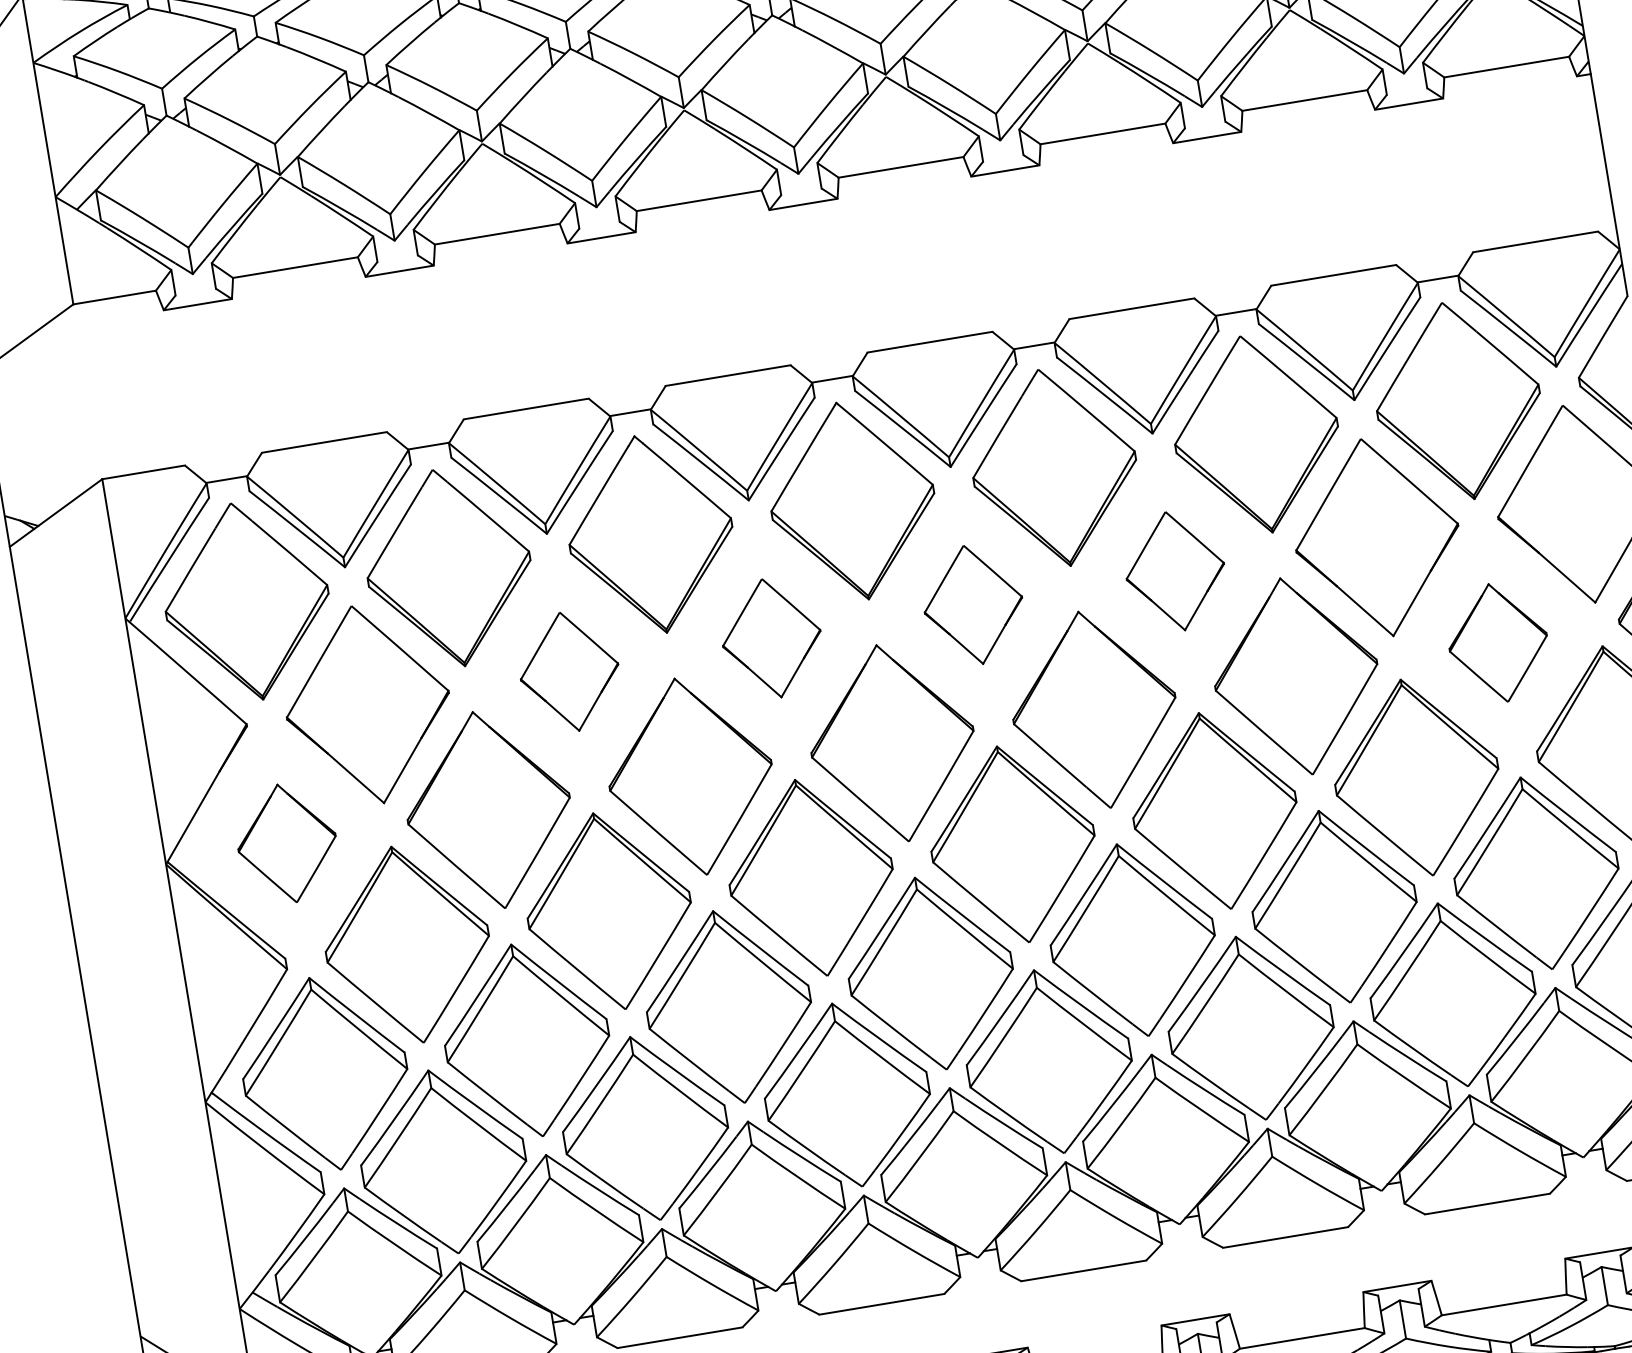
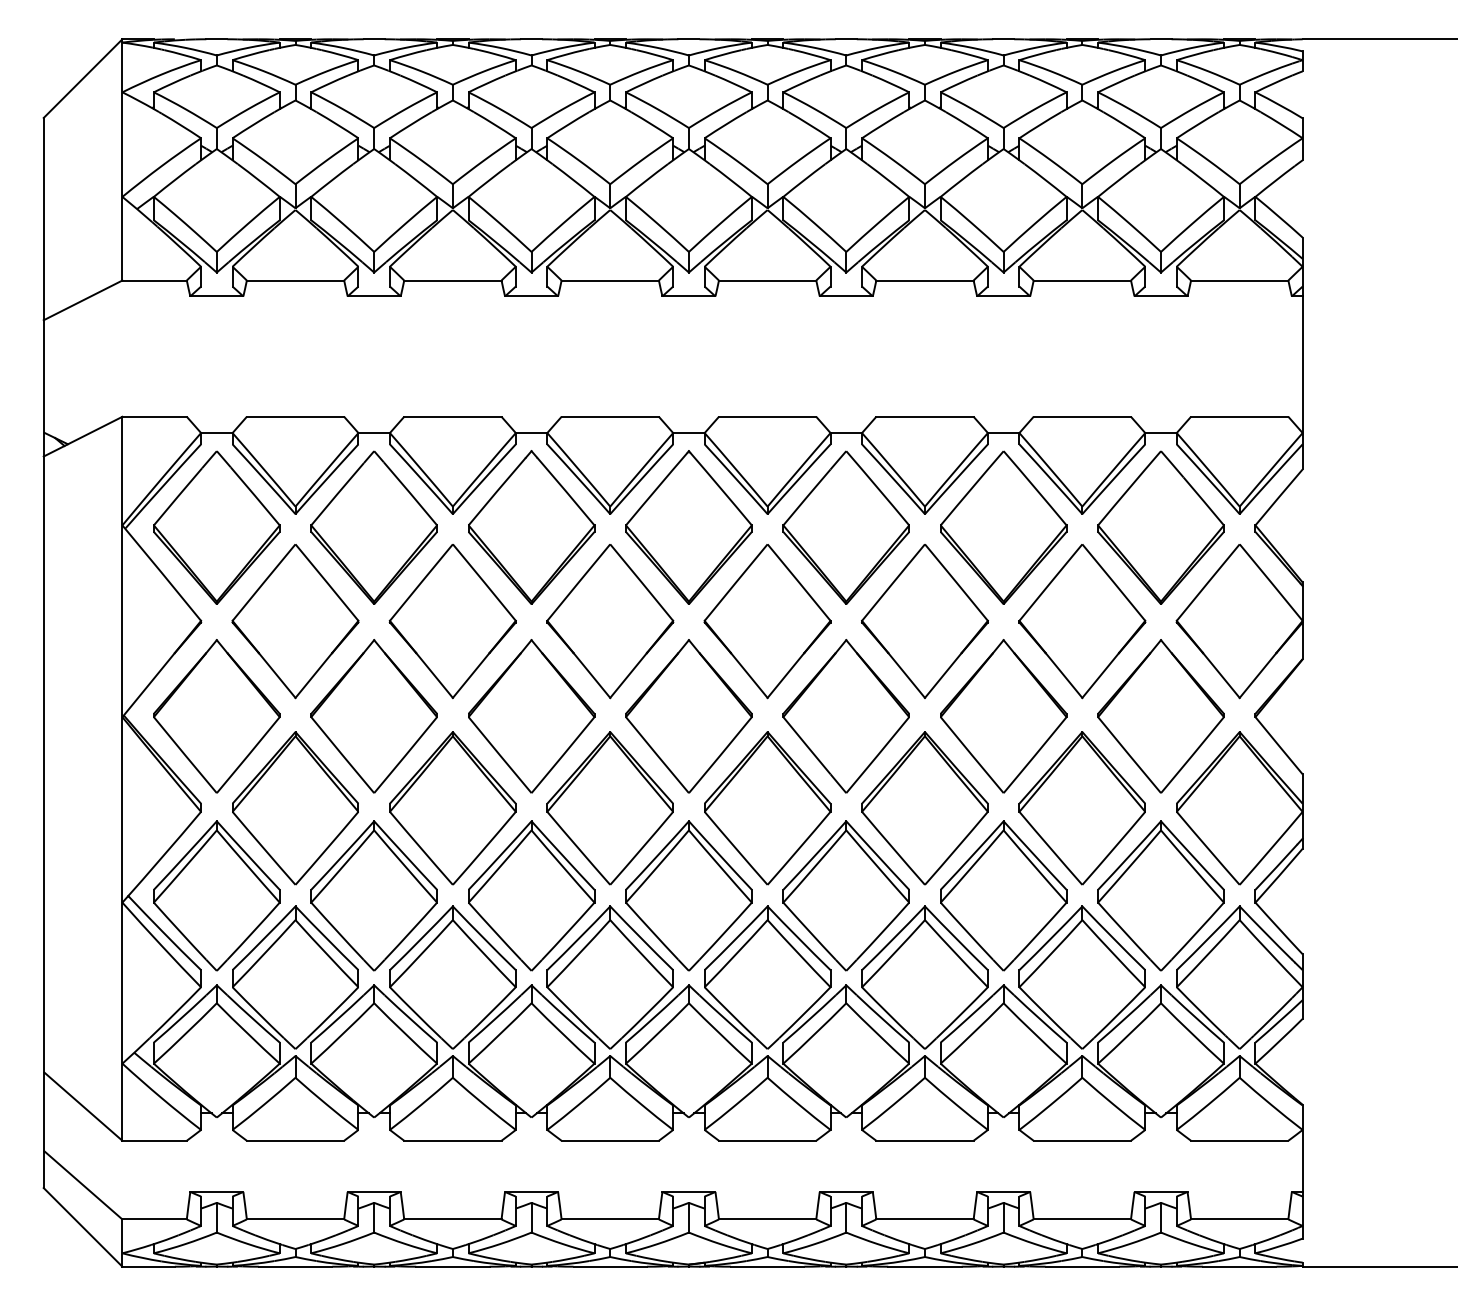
part: (1174, 571) -> (924, 621), size x1.67
part: (973, 604) -> (767, 621), size x1.67
part: (771, 638) -> (610, 621), size x1.67
part: (1497, 643) -> (1160, 716), size x1.67
part: (569, 671) -> (452, 621), size x1.67
part: (286, 843) -> (216, 716), size x1.67

